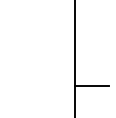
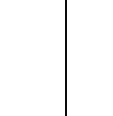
line: (91, 85) -> (81, 92), removed

